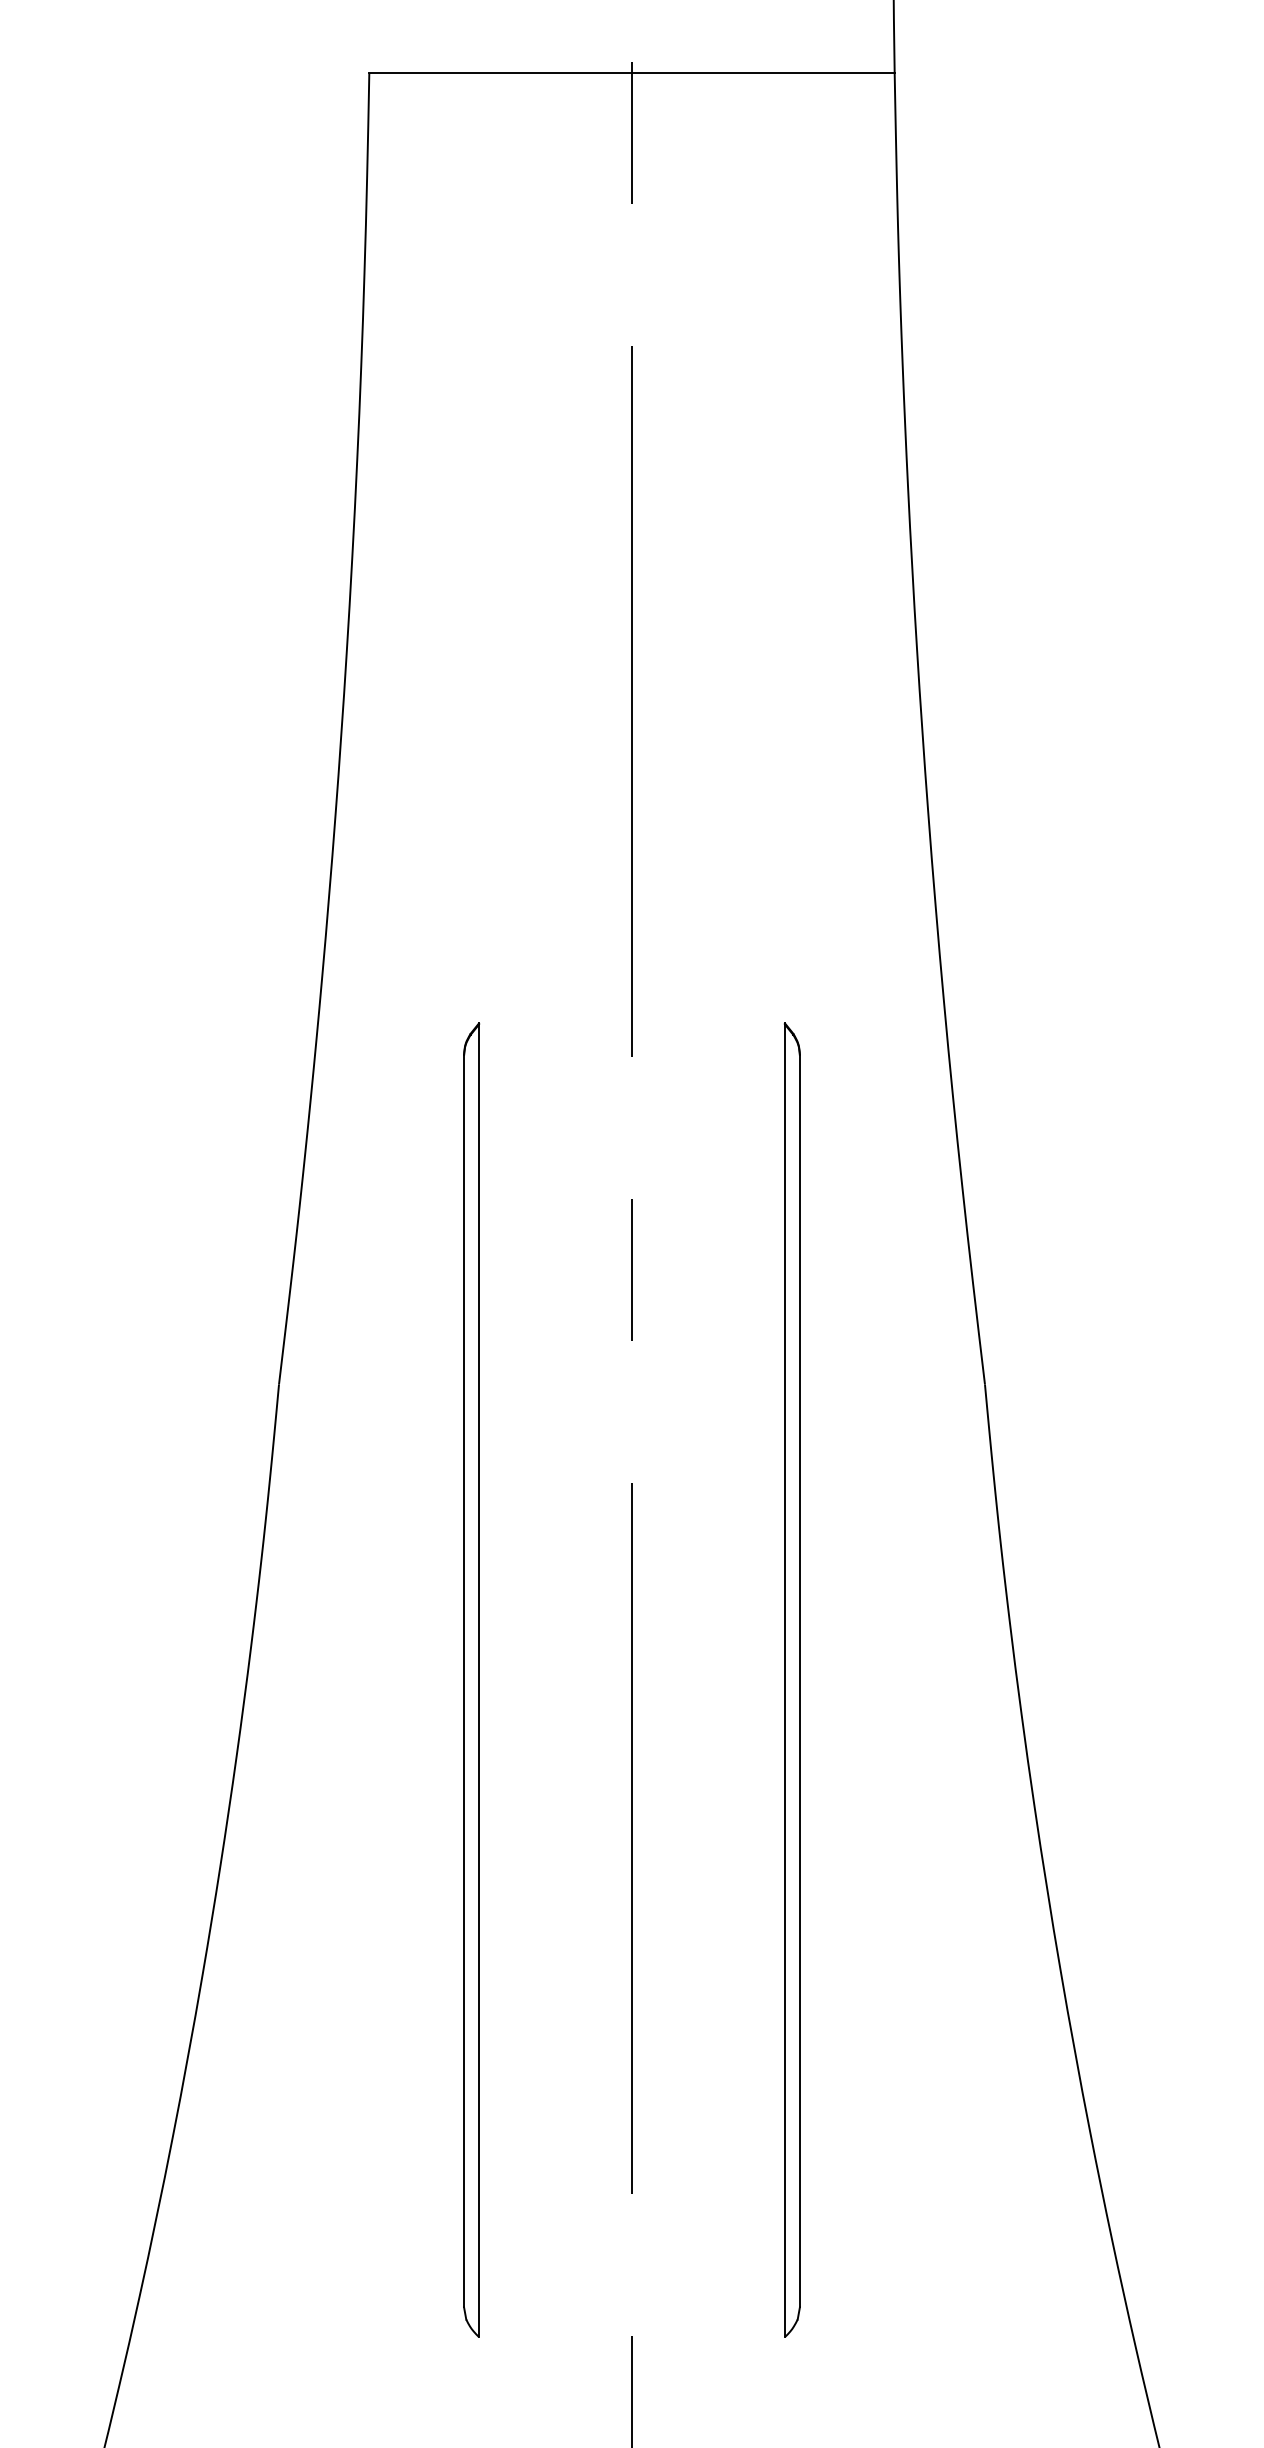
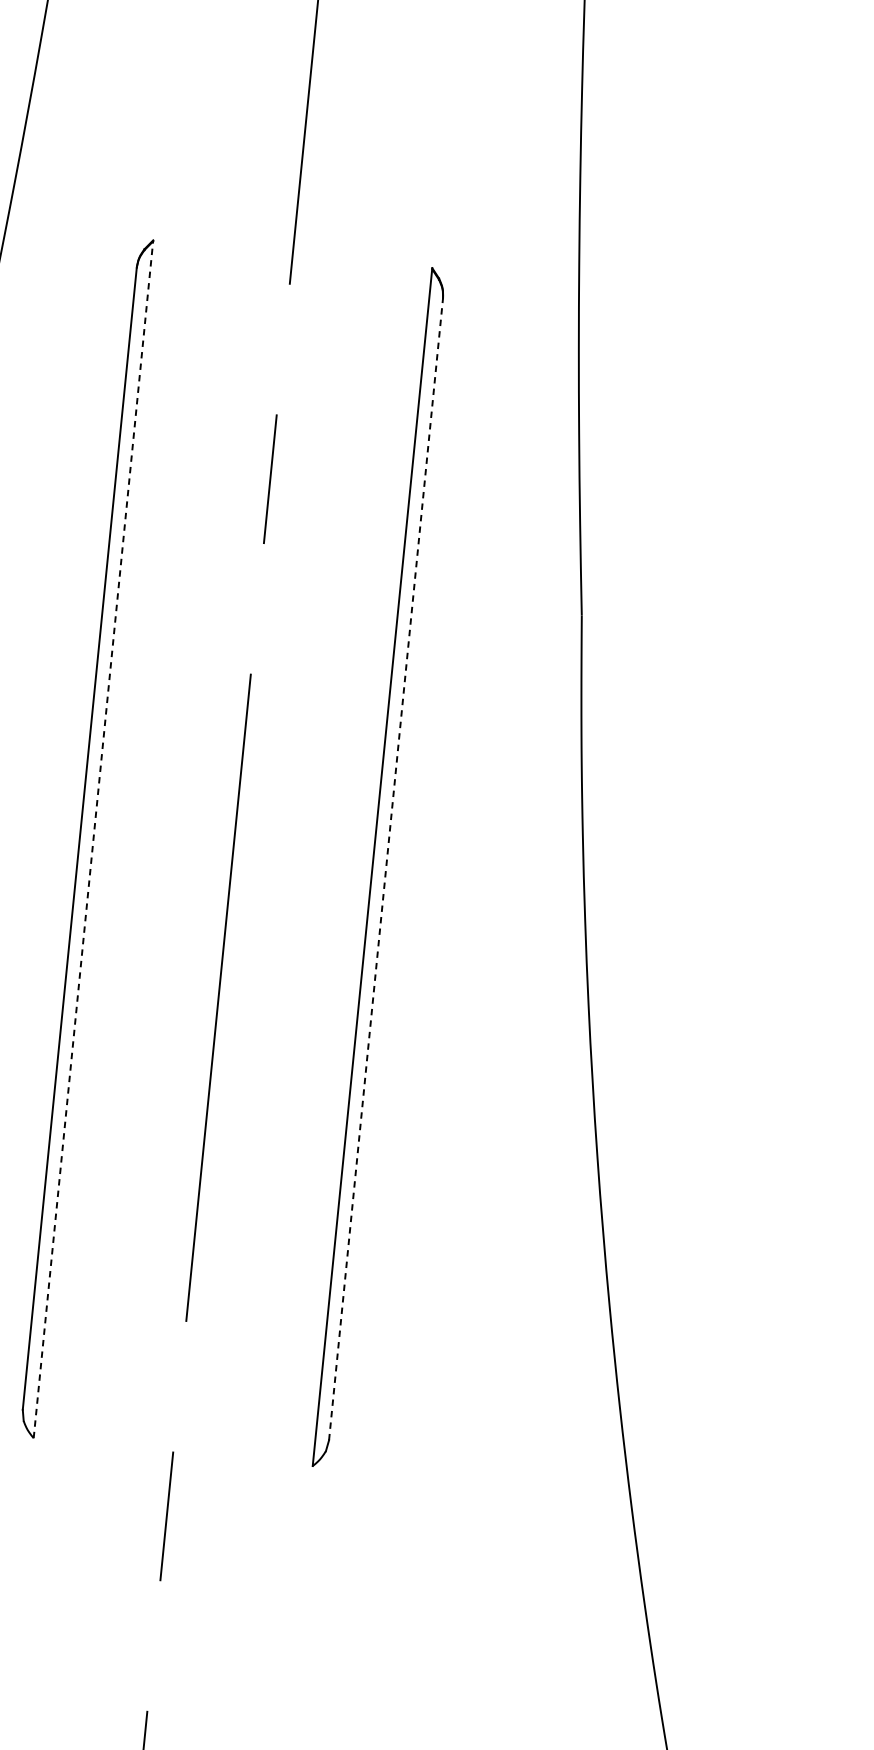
line: (478, 1680) -> (93, 839), solid -> dashed
line: (799, 1680) -> (385, 868), solid -> dashed

